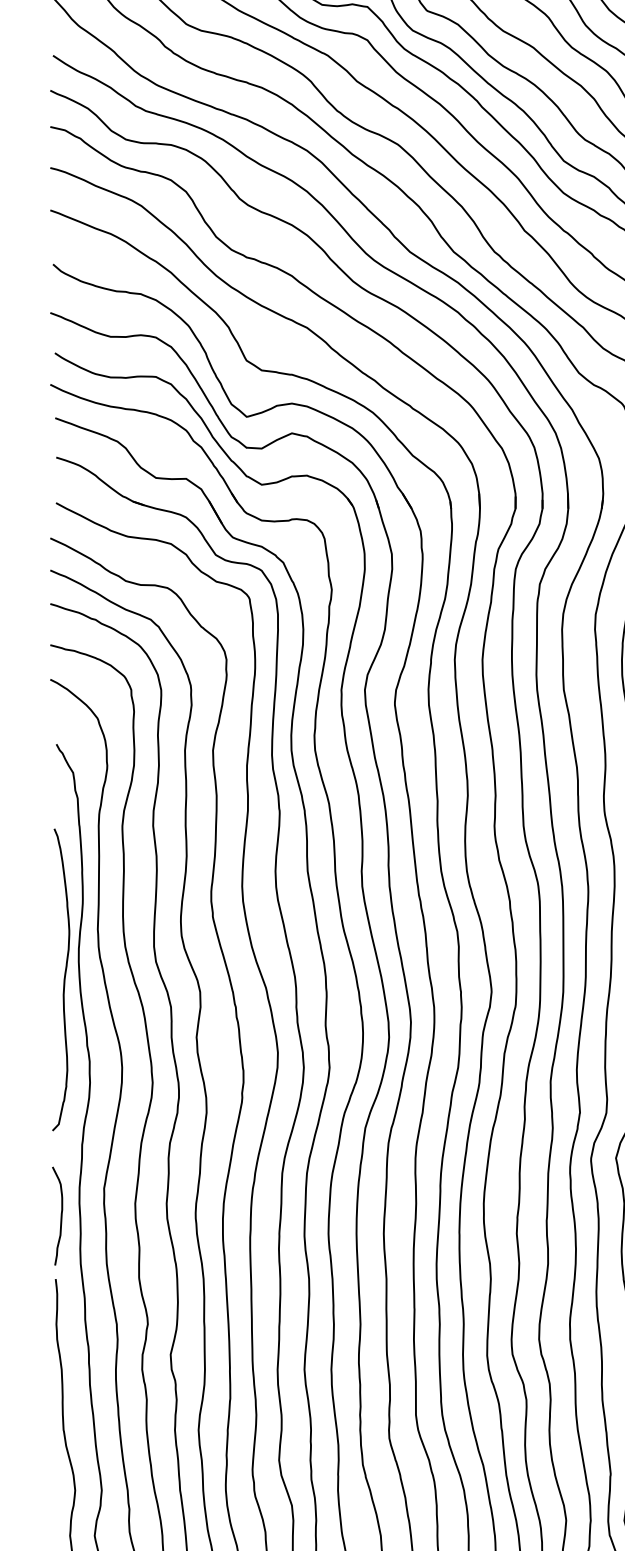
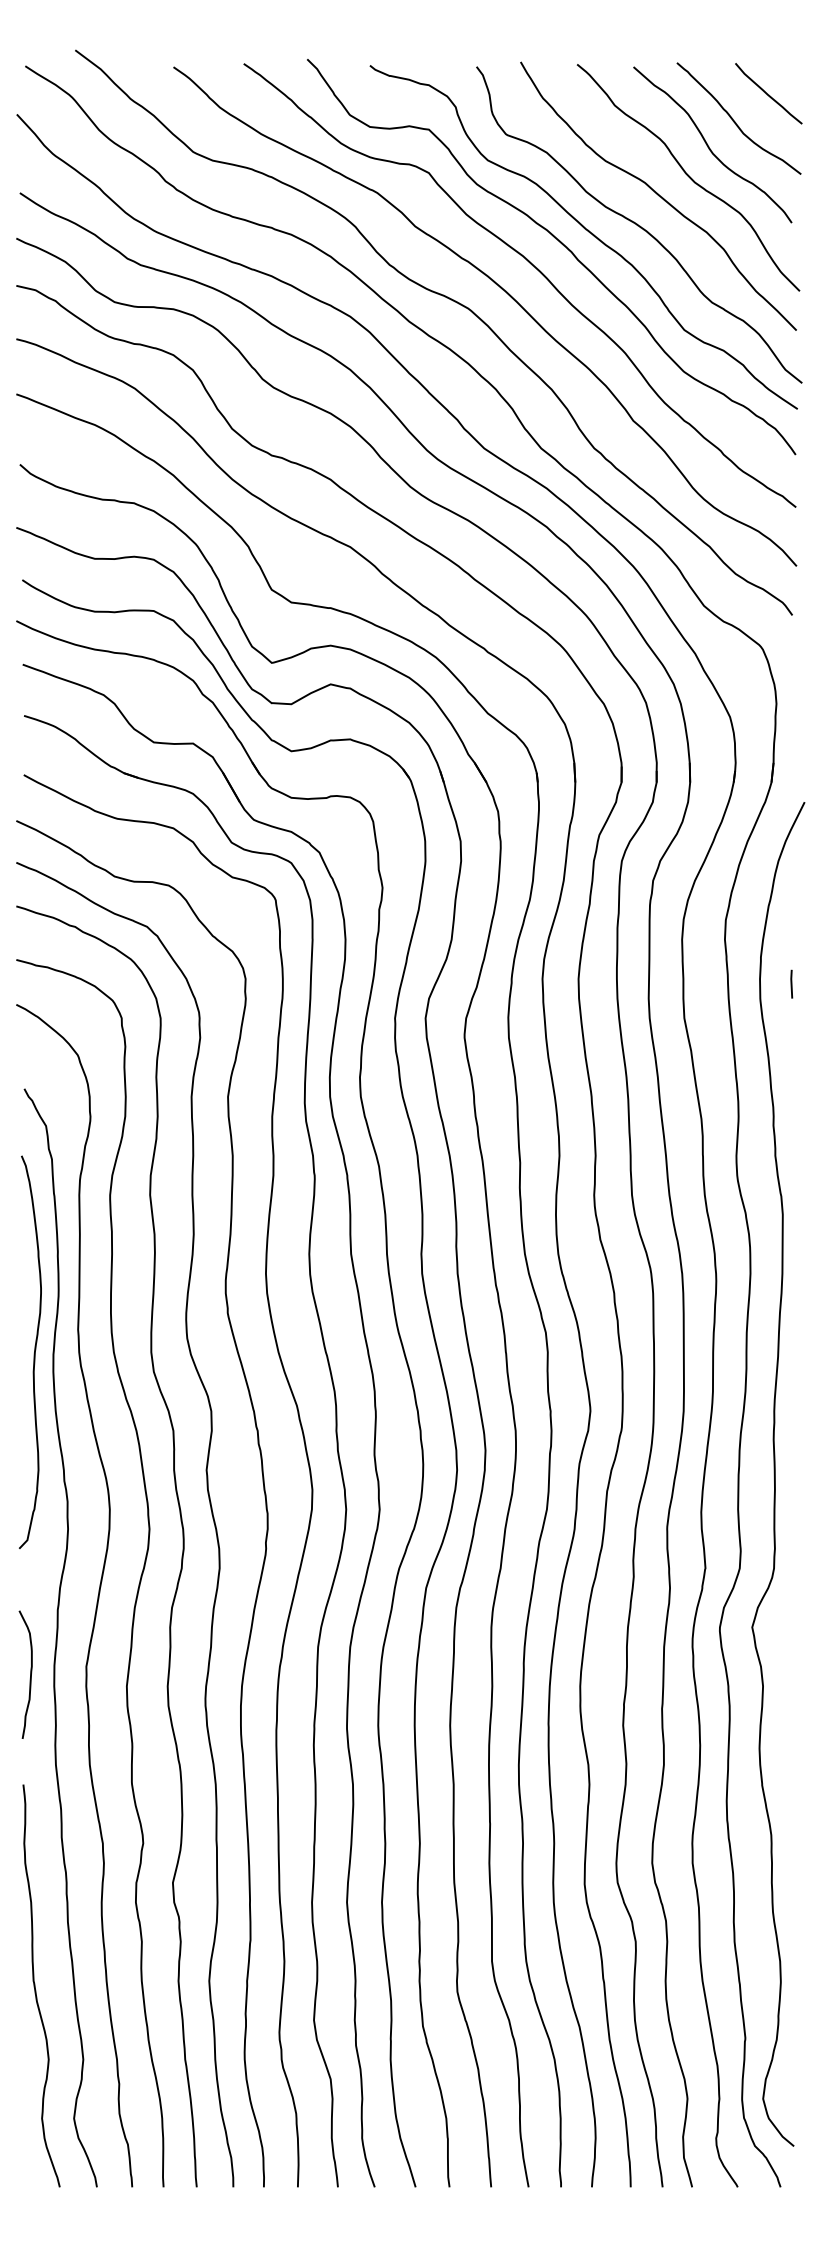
curve: (63, 980) -> (33, 1353), moved
curve: (61, 1215) -> (30, 1674), moved

